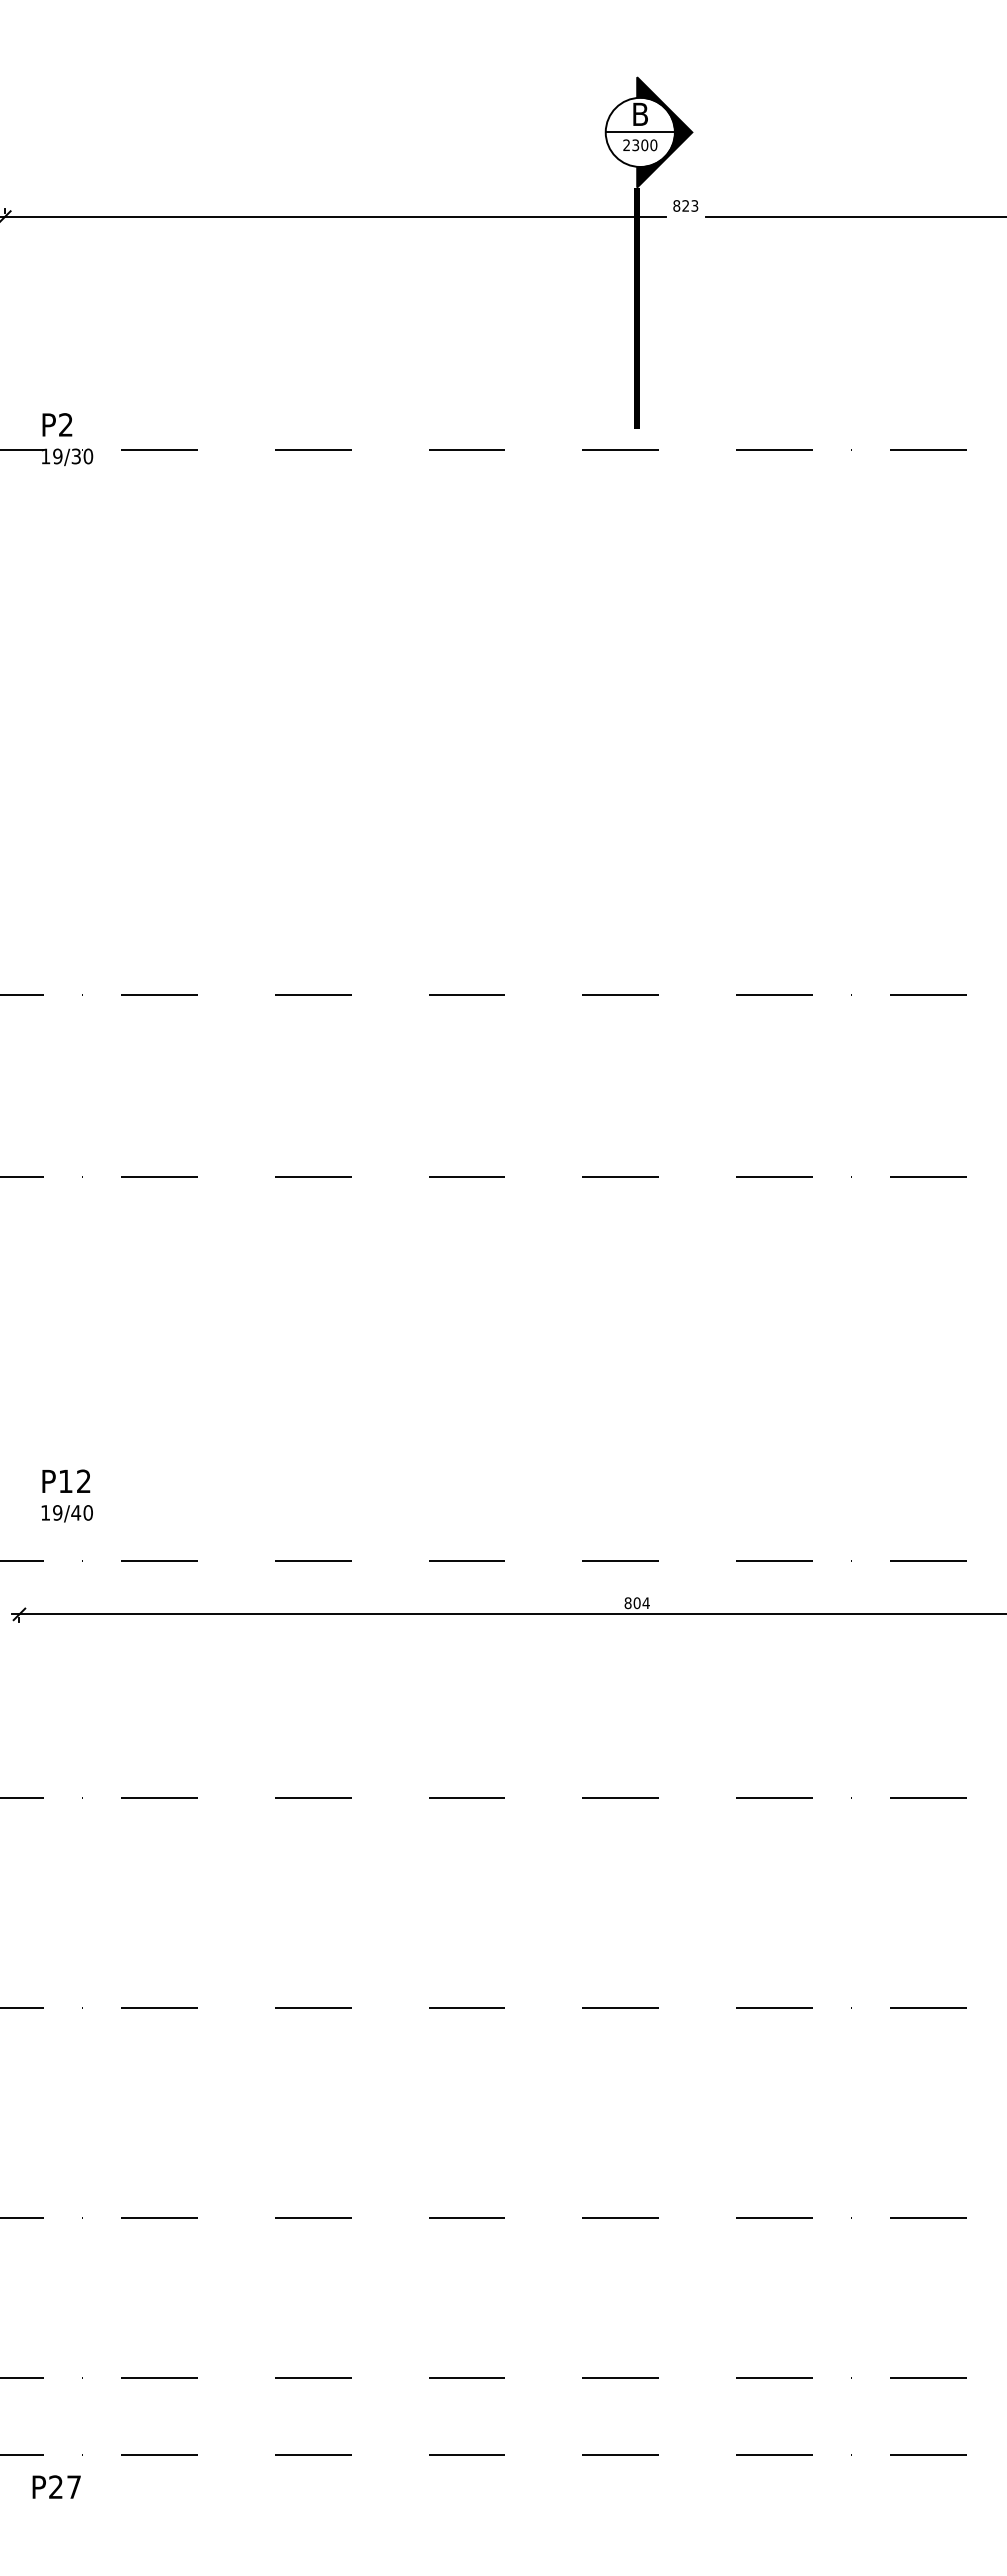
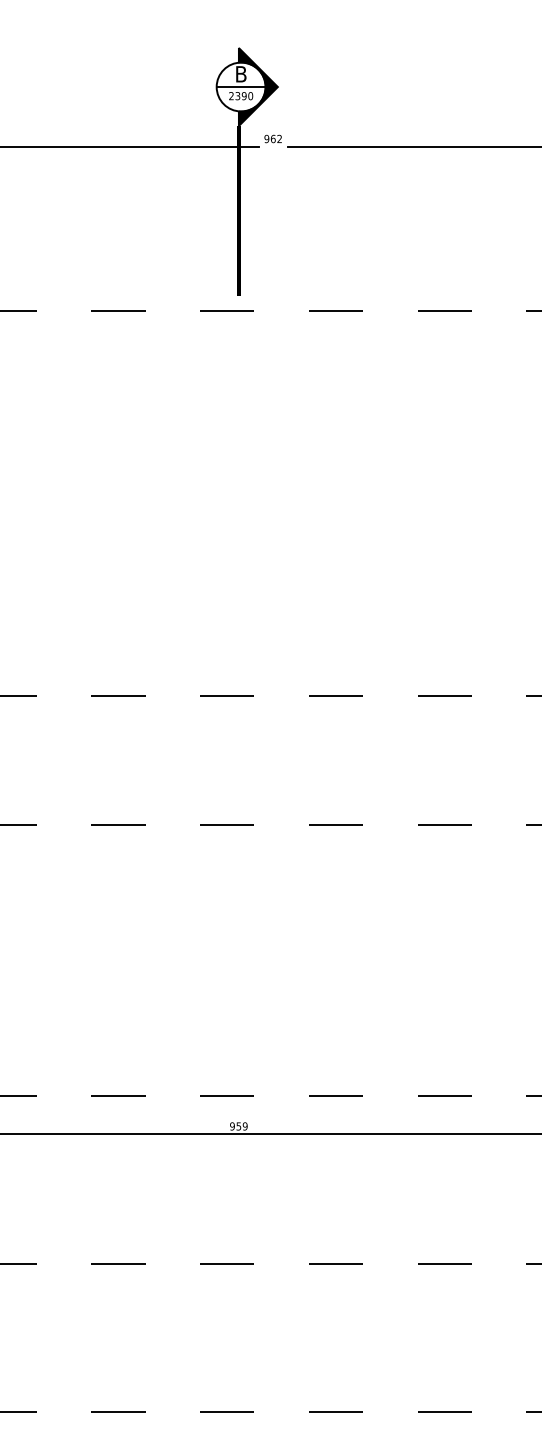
text: (644, 145) -> (244, 96), 2300 -> 2390
text: (685, 205) -> (273, 138), 823 -> 962
text: (636, 1603) -> (238, 1126), 804 -> 959

